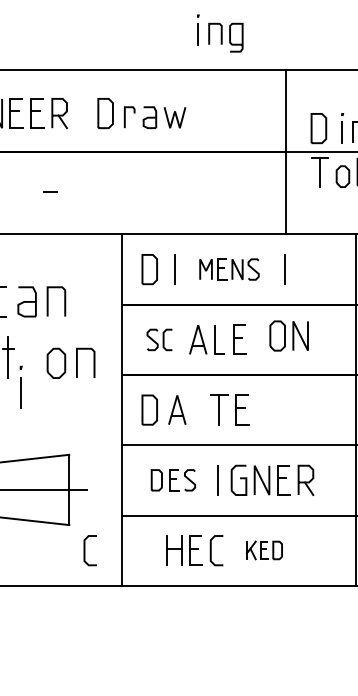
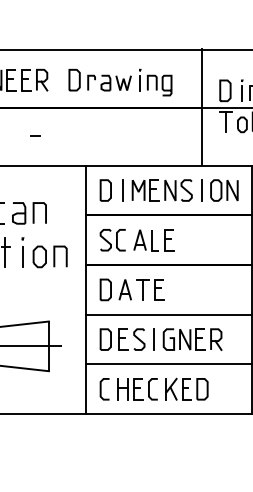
part: (220, 33) -> (155, 82), moved
part: (228, 269) -> (161, 190), size x1.43
part: (289, 335) -> (224, 190), moved
part: (159, 340) -> (112, 240), size x1.43
part: (20, 386) -> (22, 252), moved
part: (229, 409) -> (150, 289), moved
part: (173, 480) -> (122, 339), size x1.43
part: (263, 549) -> (186, 388), size x1.67
curve: (85, 550) -> (101, 389), moved

